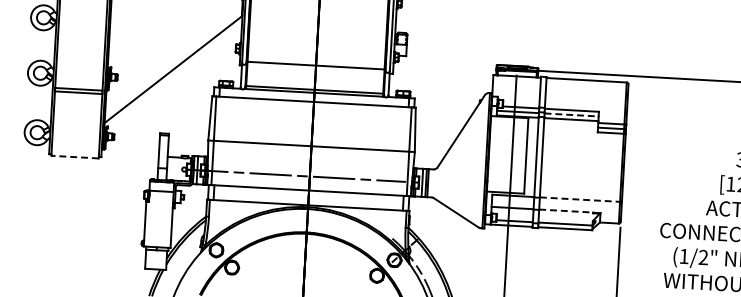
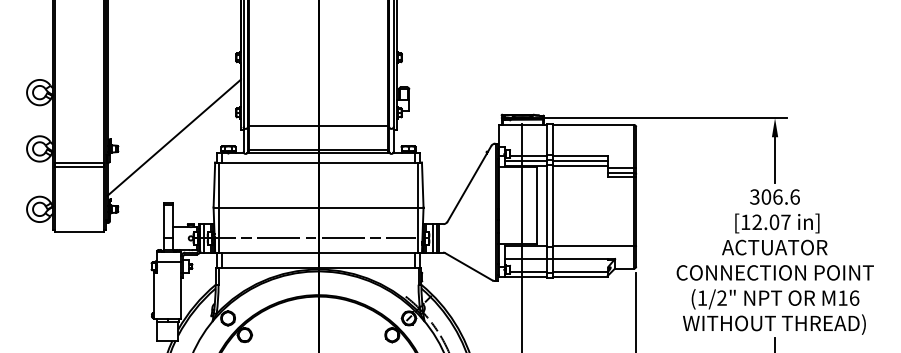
line: (571, 115) -> (580, 161), dashed -> solid
line: (75, 156) -> (79, 231), dashed -> solid
line: (579, 199) -> (593, 246), dashed -> solid
line: (566, 210) -> (580, 258), dashed -> solid

